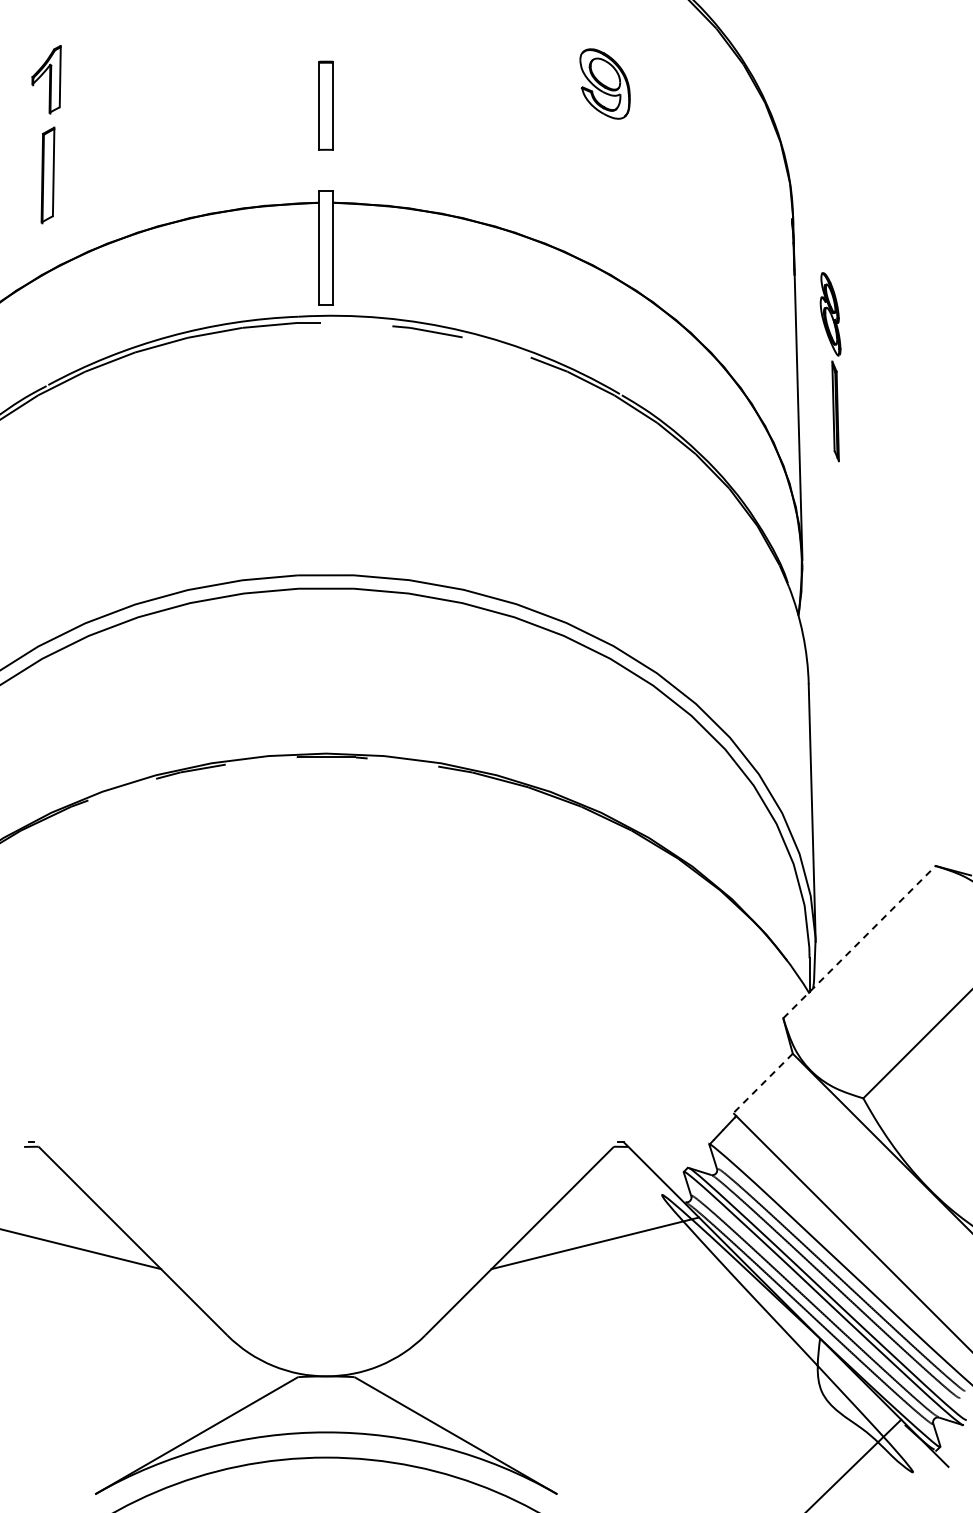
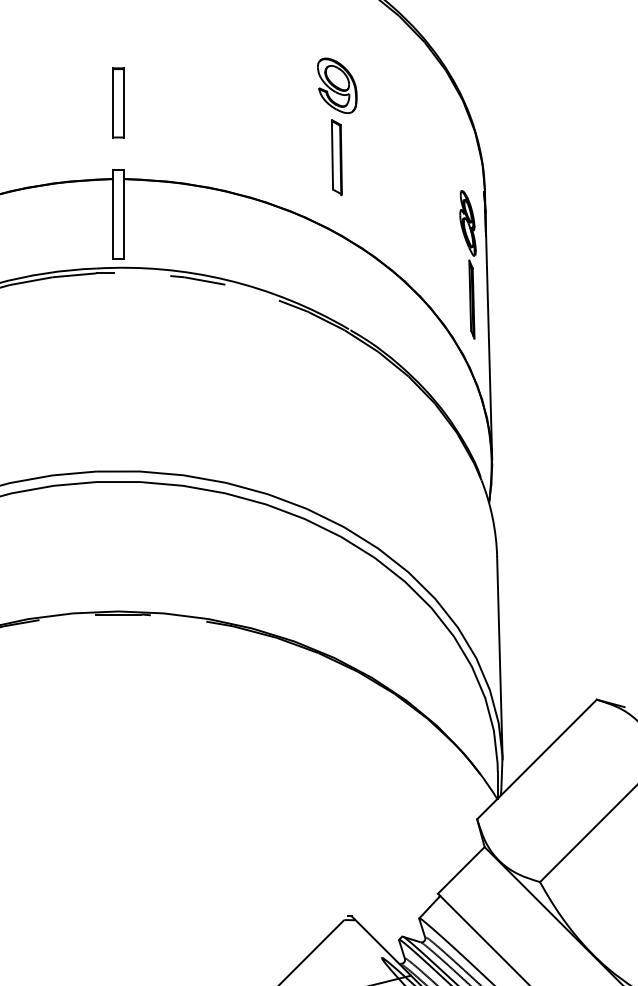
part: (604, 175) -> (336, 157), added
part: (830, 367) -> (467, 265), moved
line: (859, 942) -> (537, 759), dashed -> solid
line: (762, 1083) -> (460, 870), dashed -> solid

